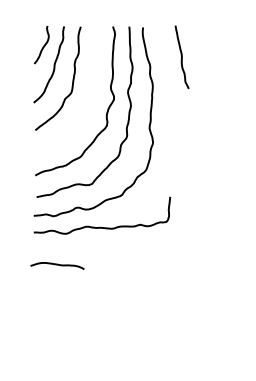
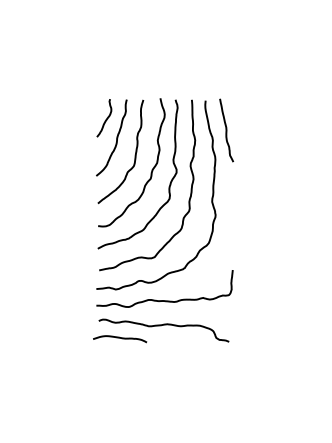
curve: (181, 57) -> (226, 130), moved
curve: (88, 96) -> (151, 169), added
curve: (98, 253) -> (161, 326), added

